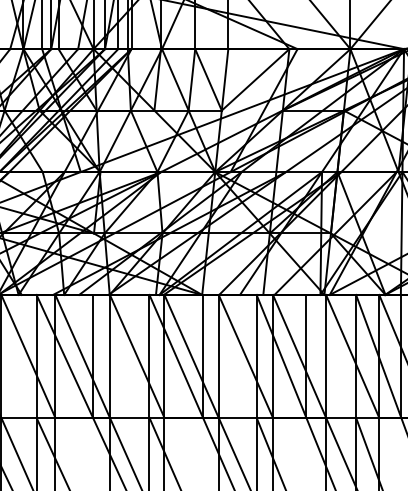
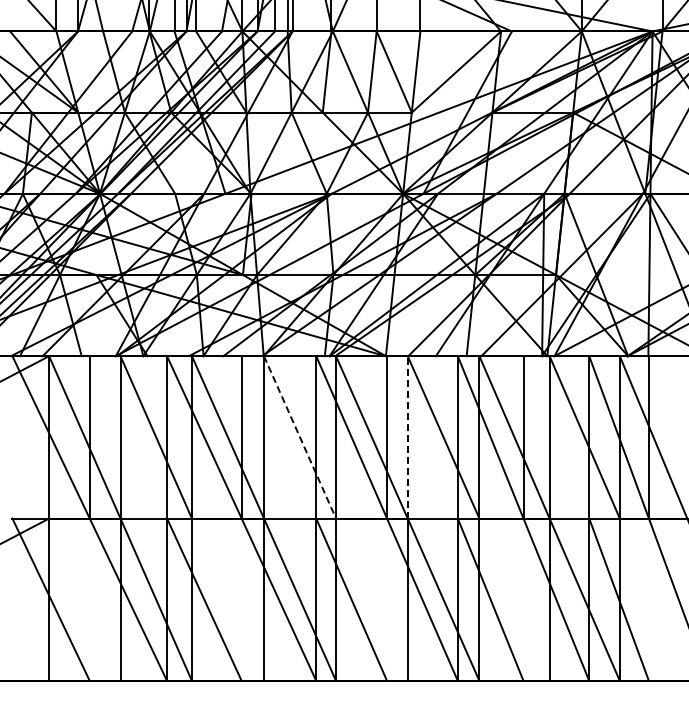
line: (218, 355) -> (407, 436), solid -> dashed
line: (137, 356) -> (300, 437), solid -> dashed

